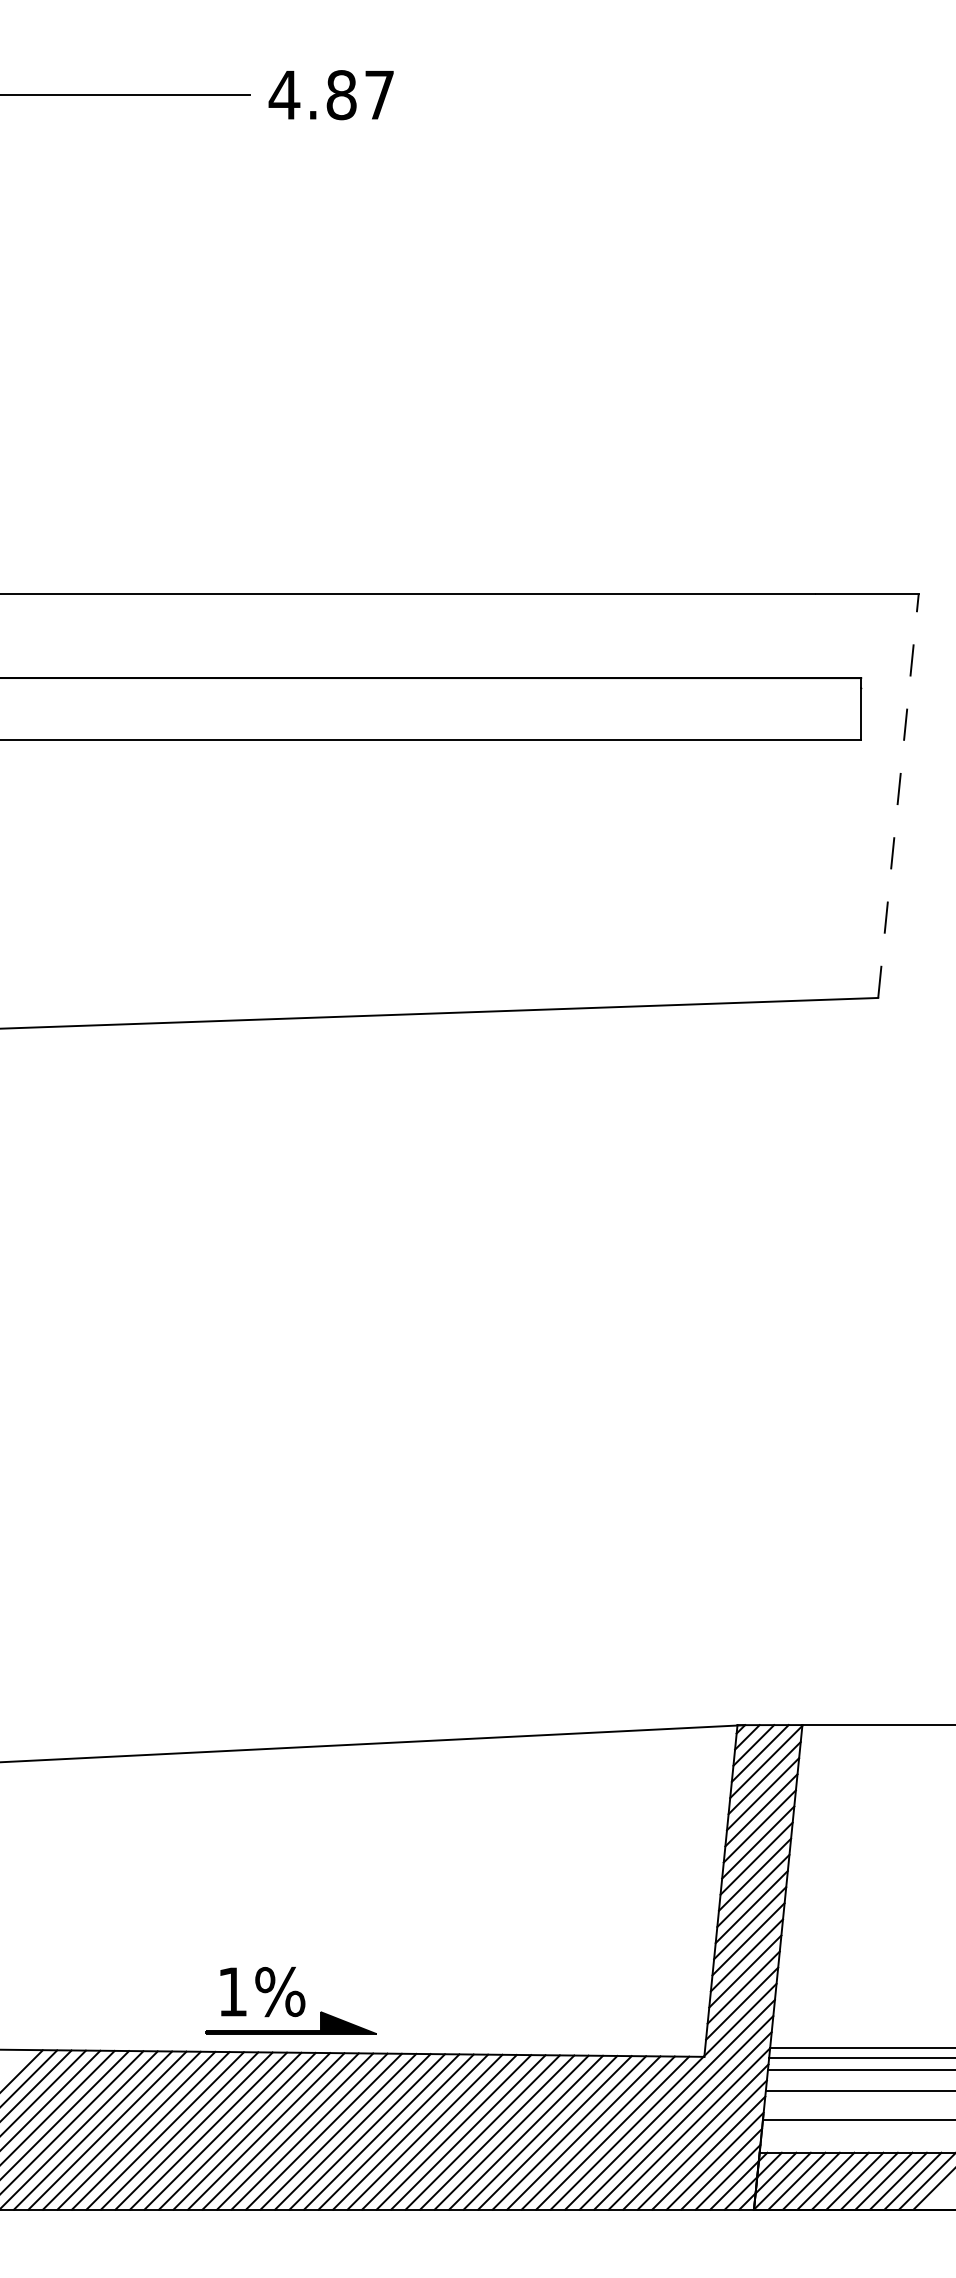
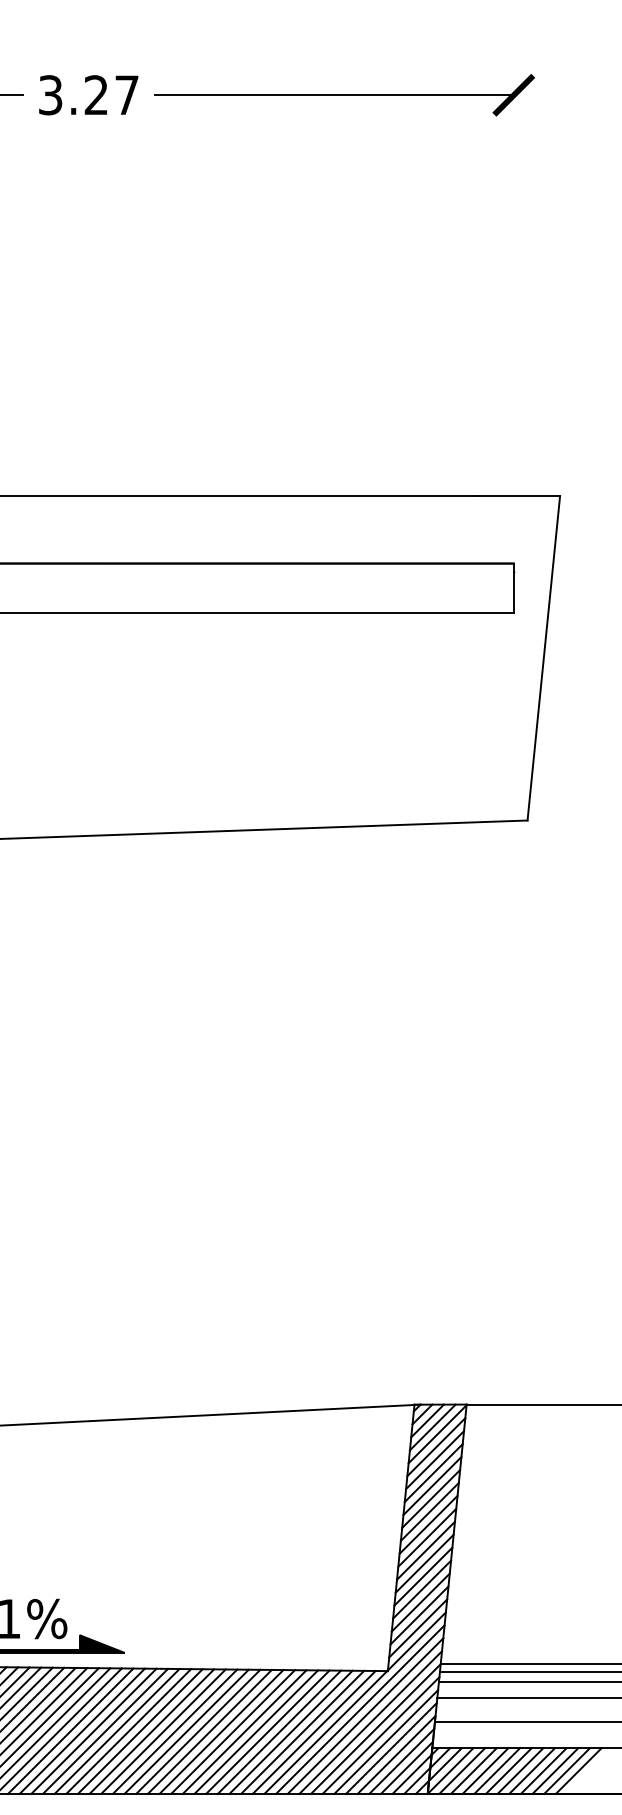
part: (650, 94) -> (344, 94), added
text: (312, 95) -> (73, 95), 4.87 -> 3.27
line: (898, 796) -> (543, 658), dashed -> solid

